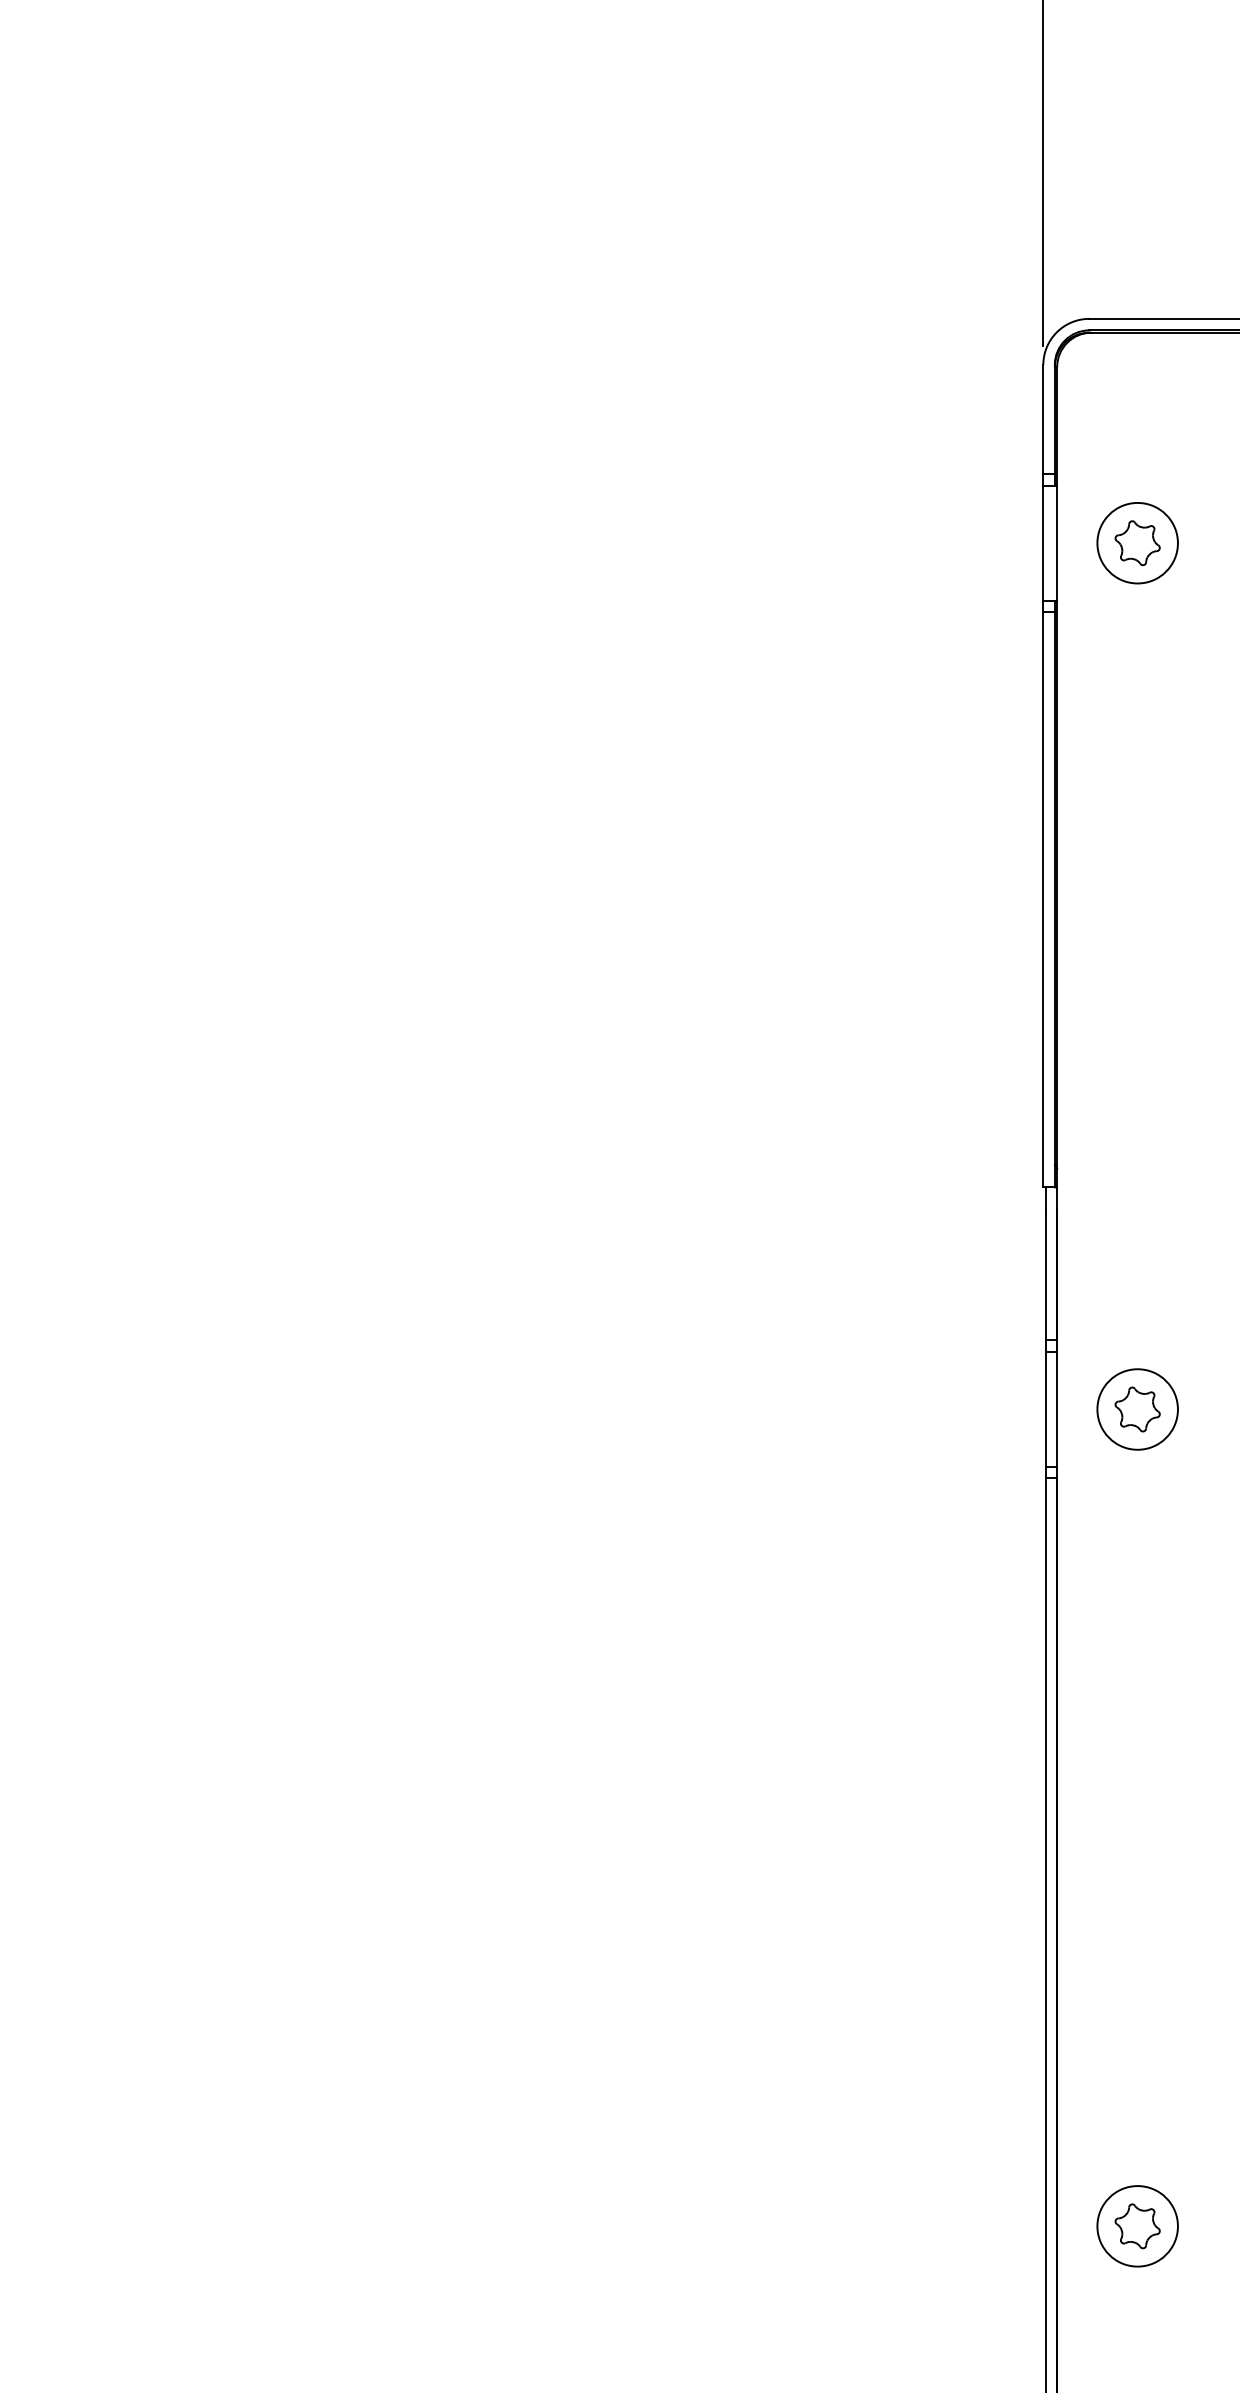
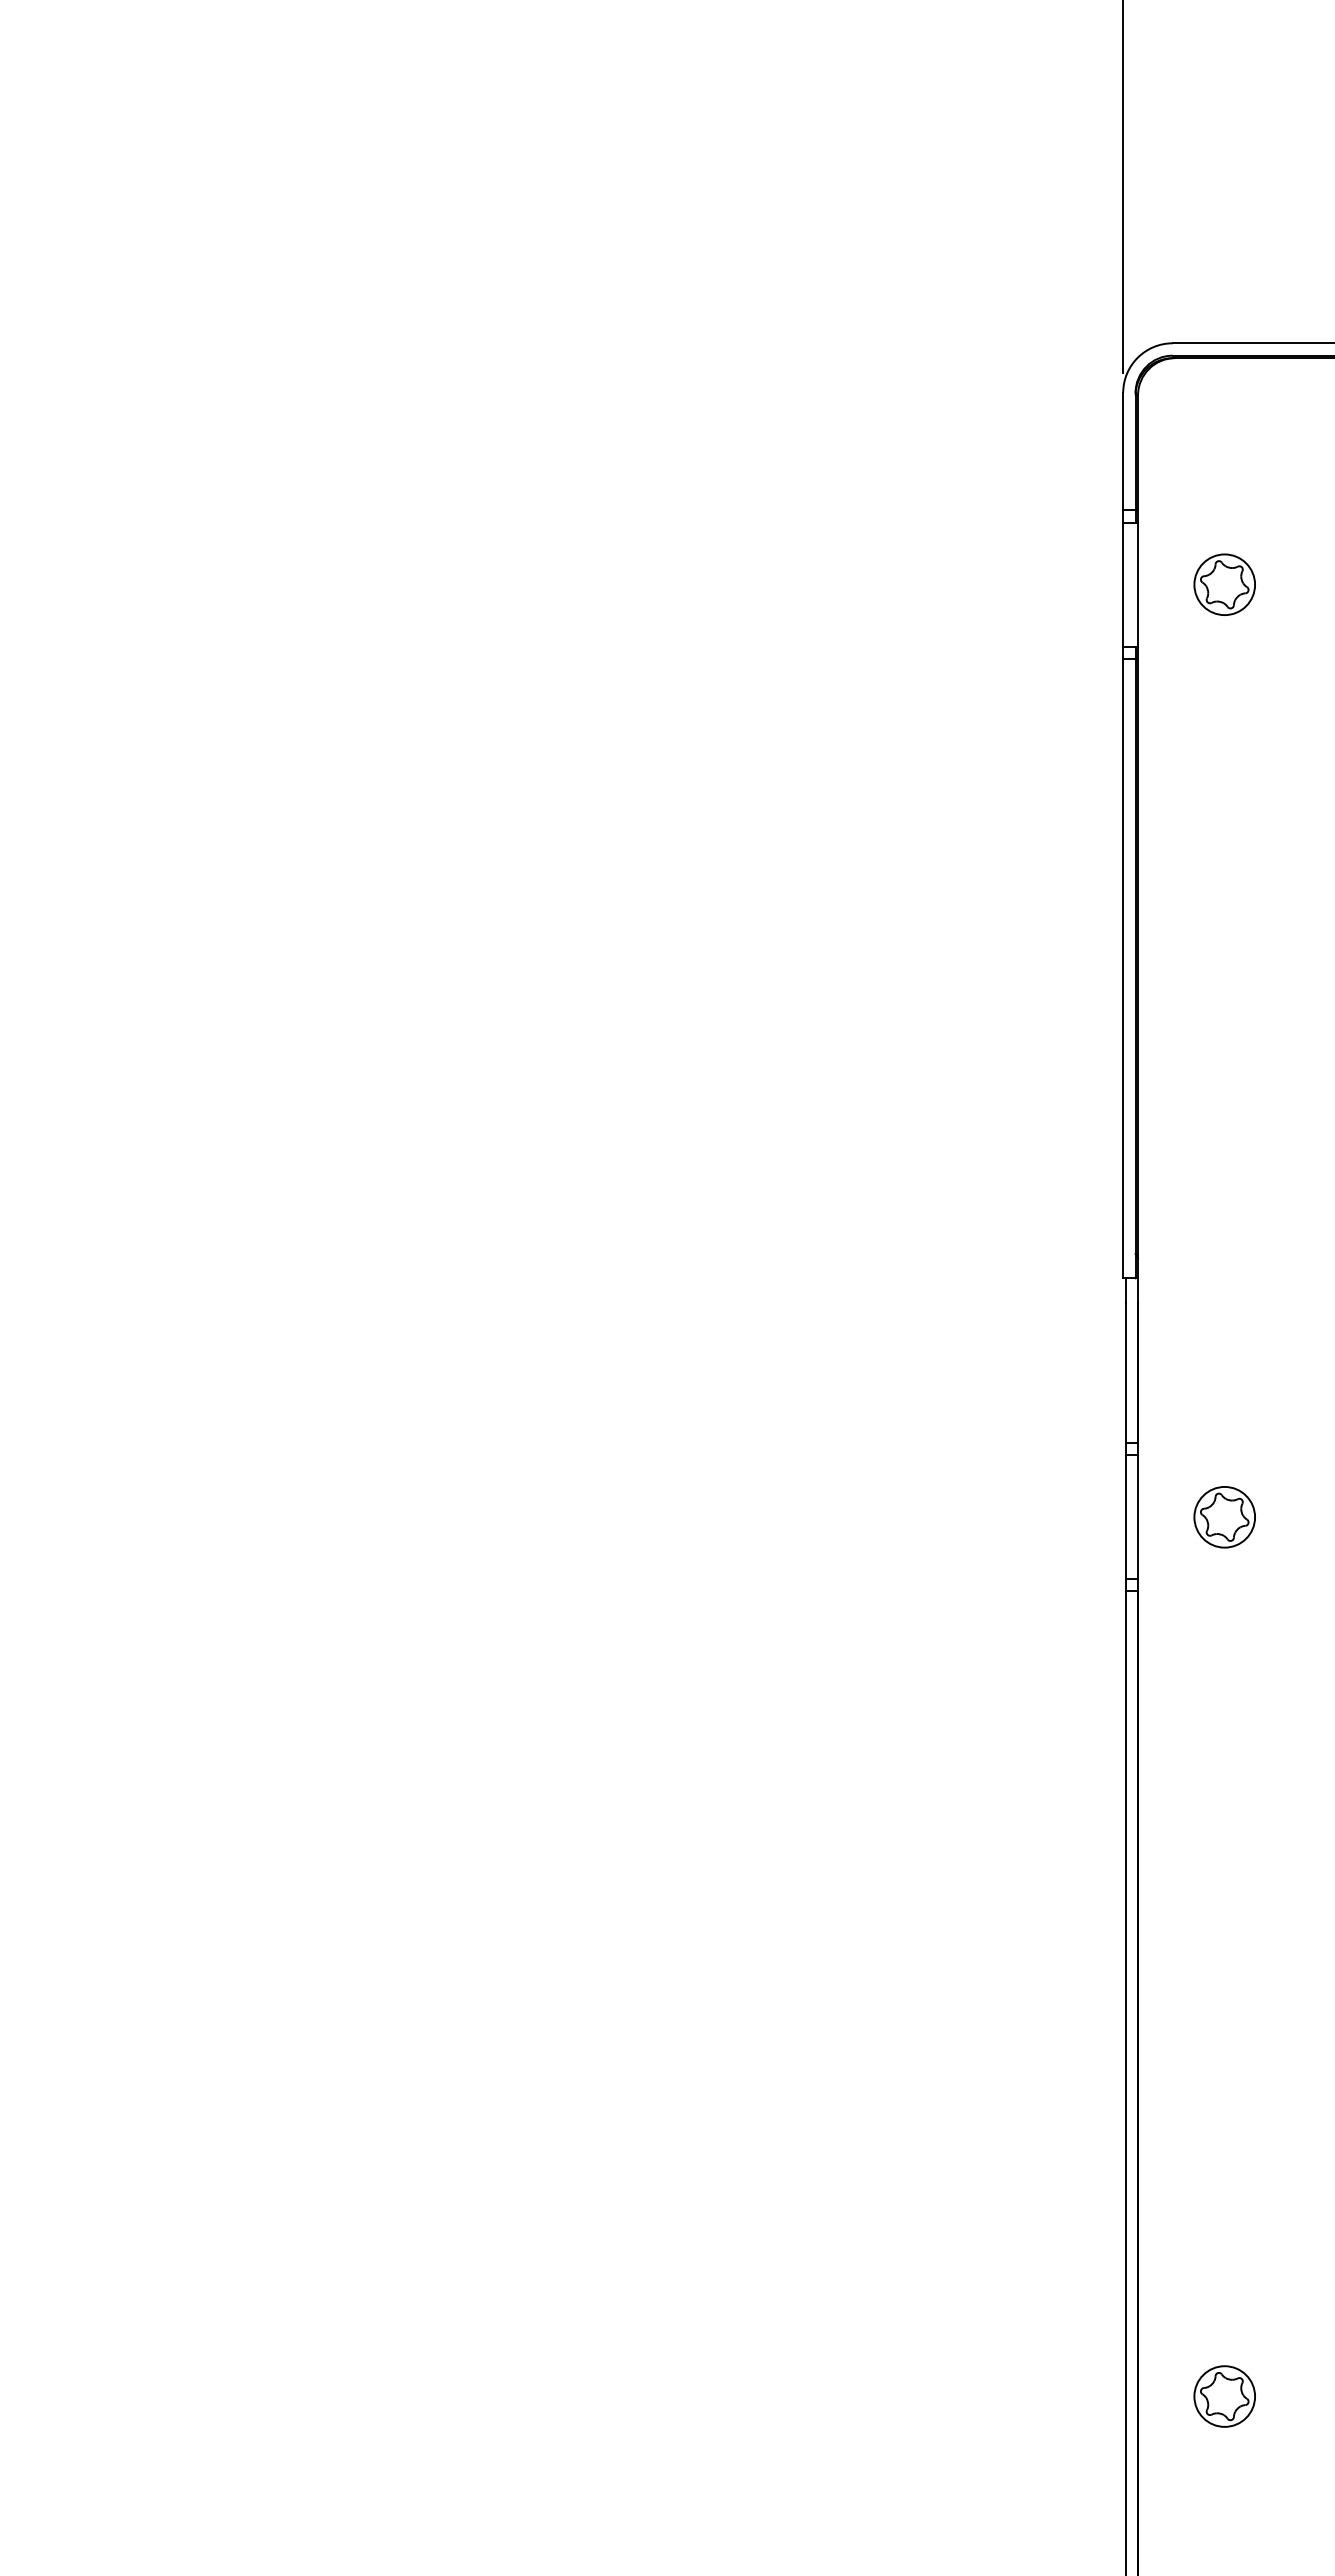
circle: (1137, 542) -> (1224, 584), size x0.7
circle: (1137, 1408) -> (1224, 1516), size x0.7
circle: (1137, 2226) -> (1224, 2396), size x0.7

